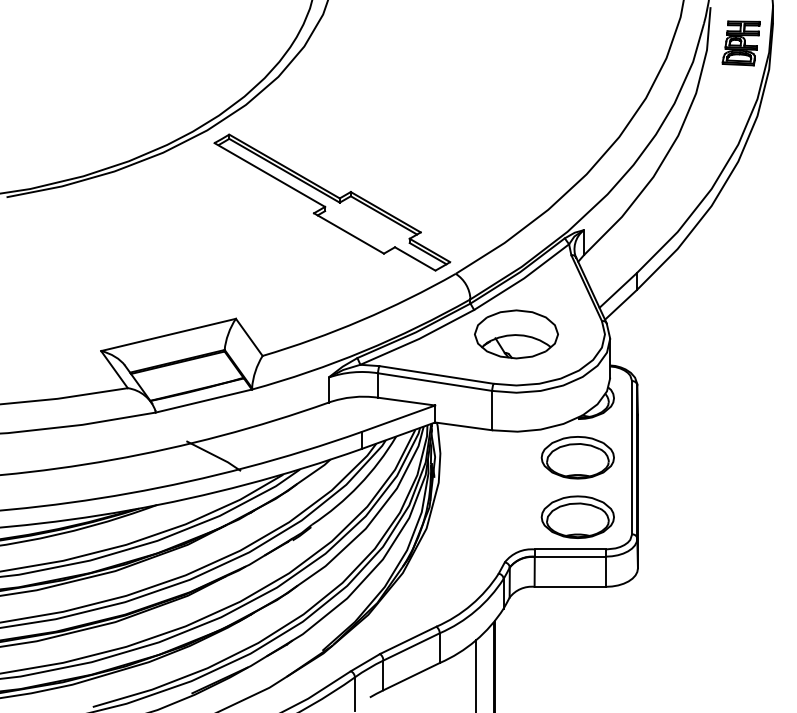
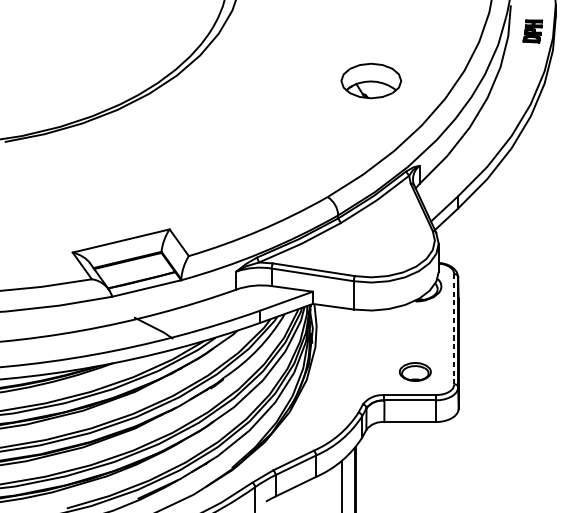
part: (740, 43) -> (532, 31), size x0.7
part: (332, 202) -> (239, 145), removed
part: (516, 334) -> (371, 81), moved
part: (577, 457) -> (415, 329), removed
line: (632, 457) -> (454, 329), solid -> dashed
part: (577, 516) -> (415, 371), size x0.6

